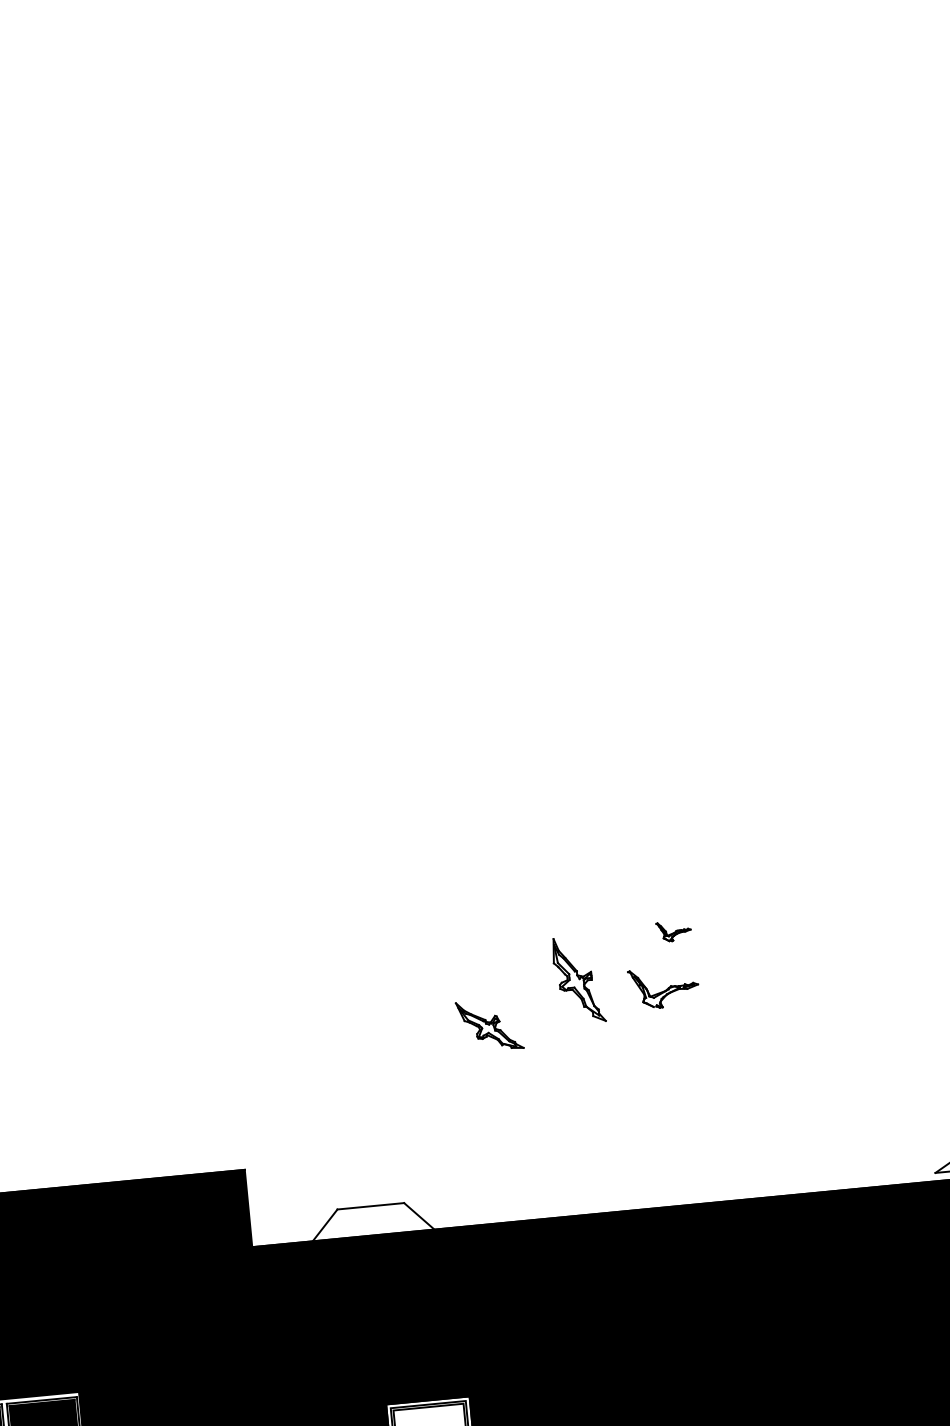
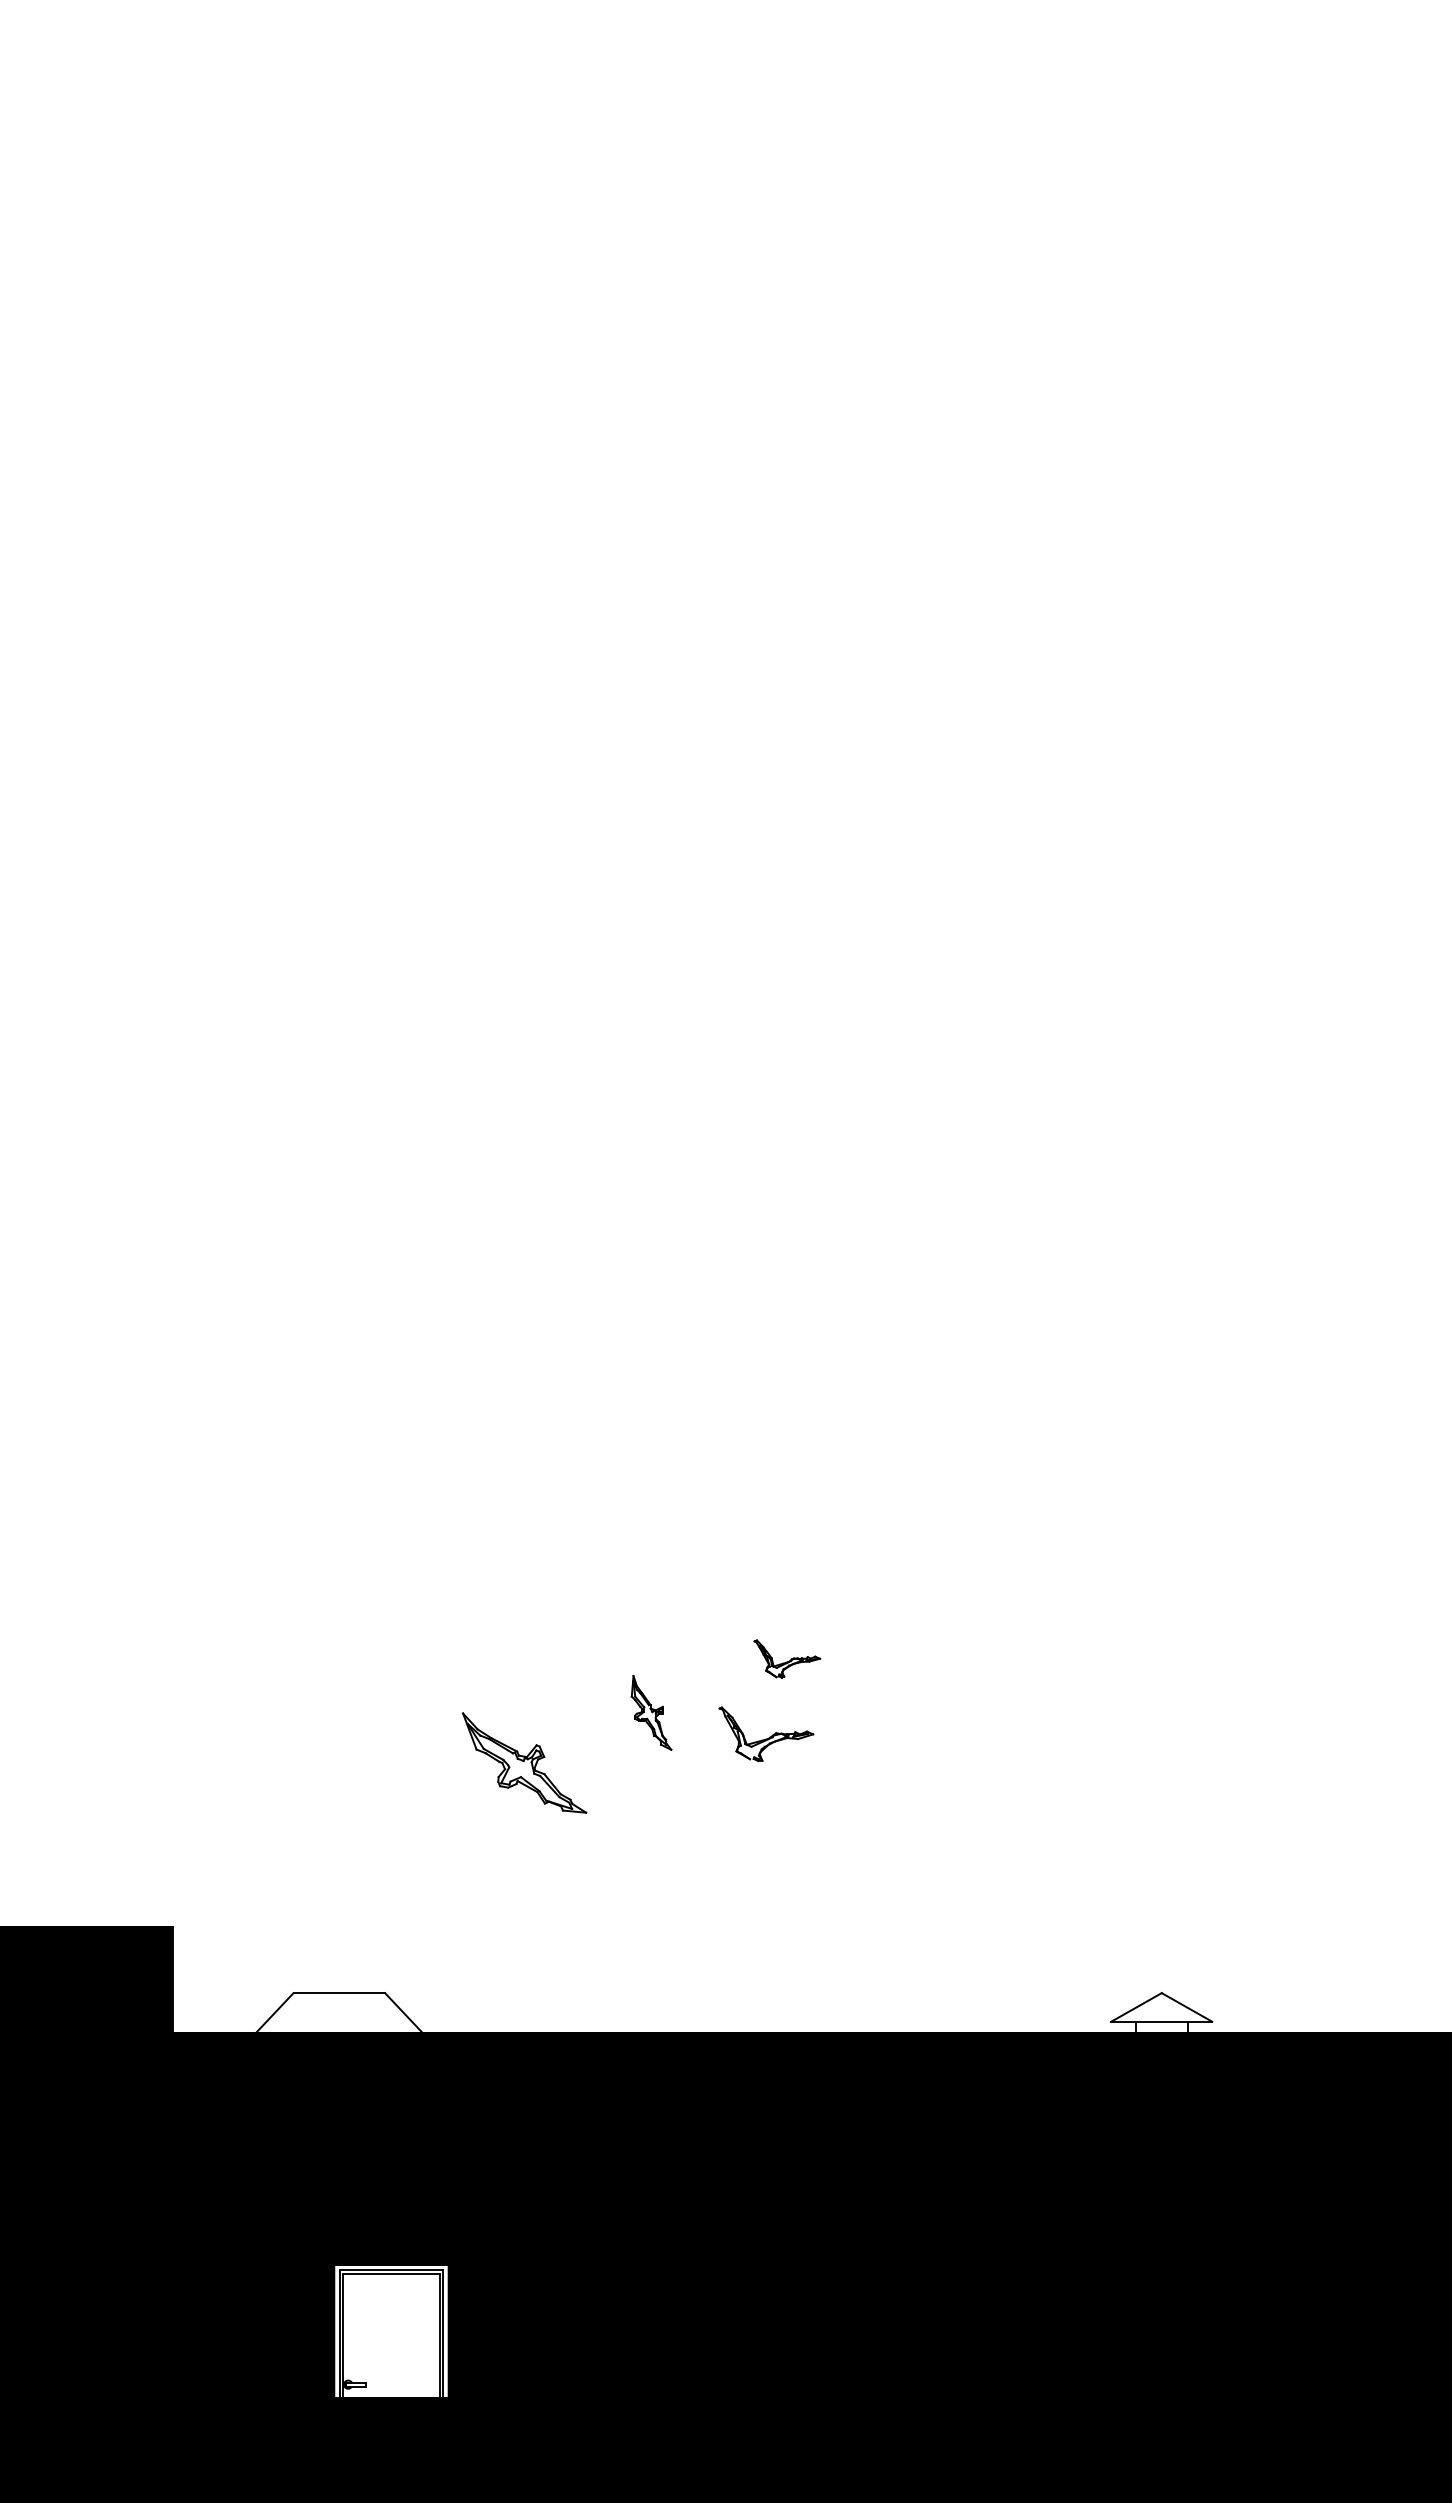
part: (673, 930) -> (787, 1658), size x1.43
part: (578, 979) -> (651, 1712), size x0.62
part: (489, 1025) -> (524, 1762), size x1.43

